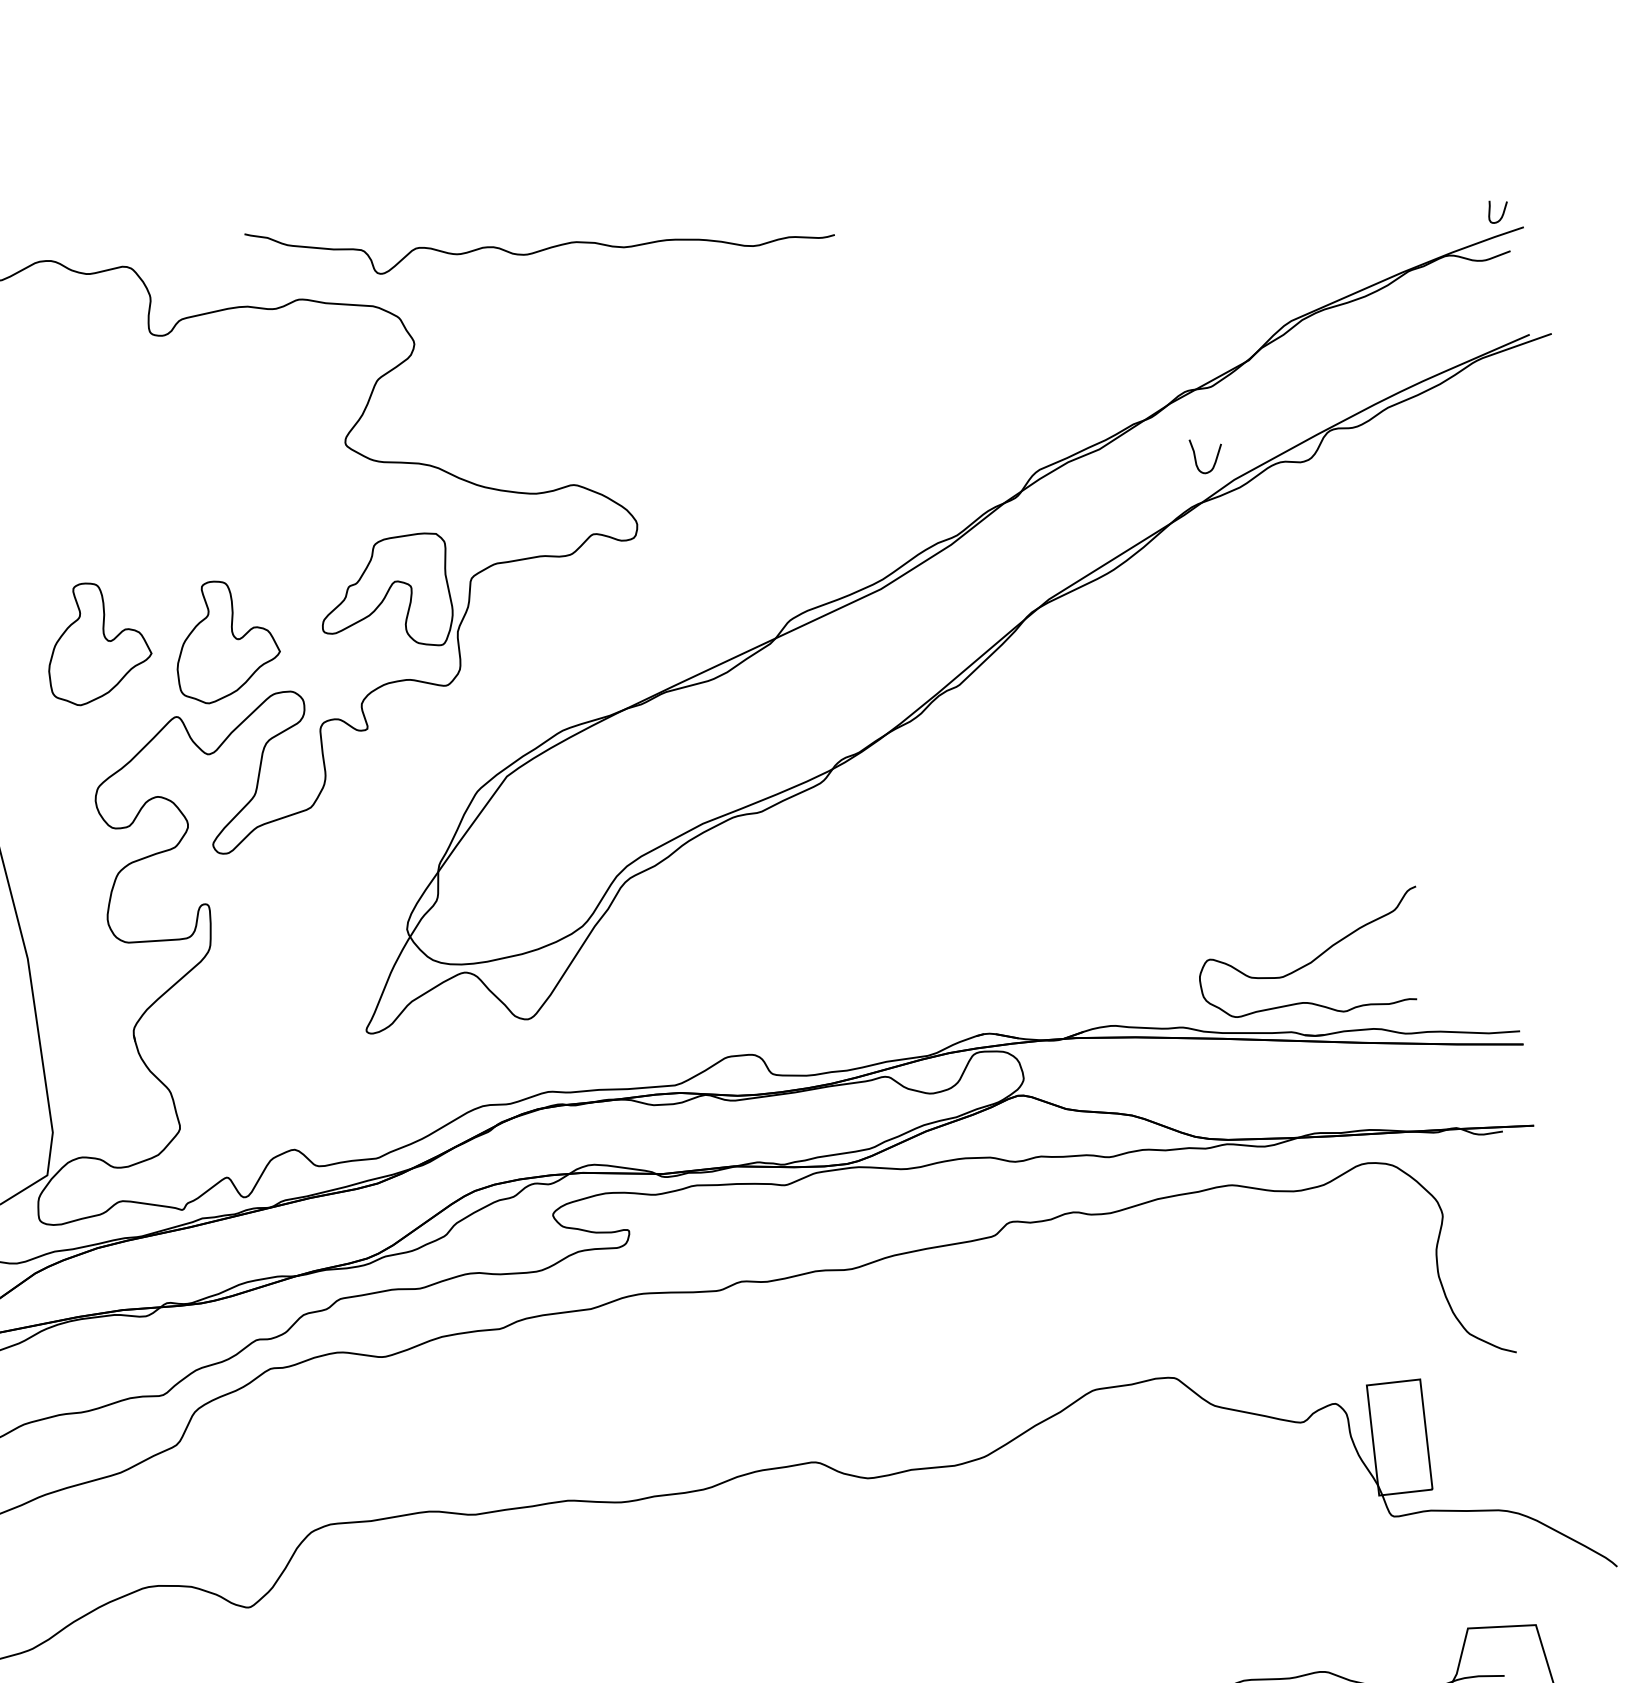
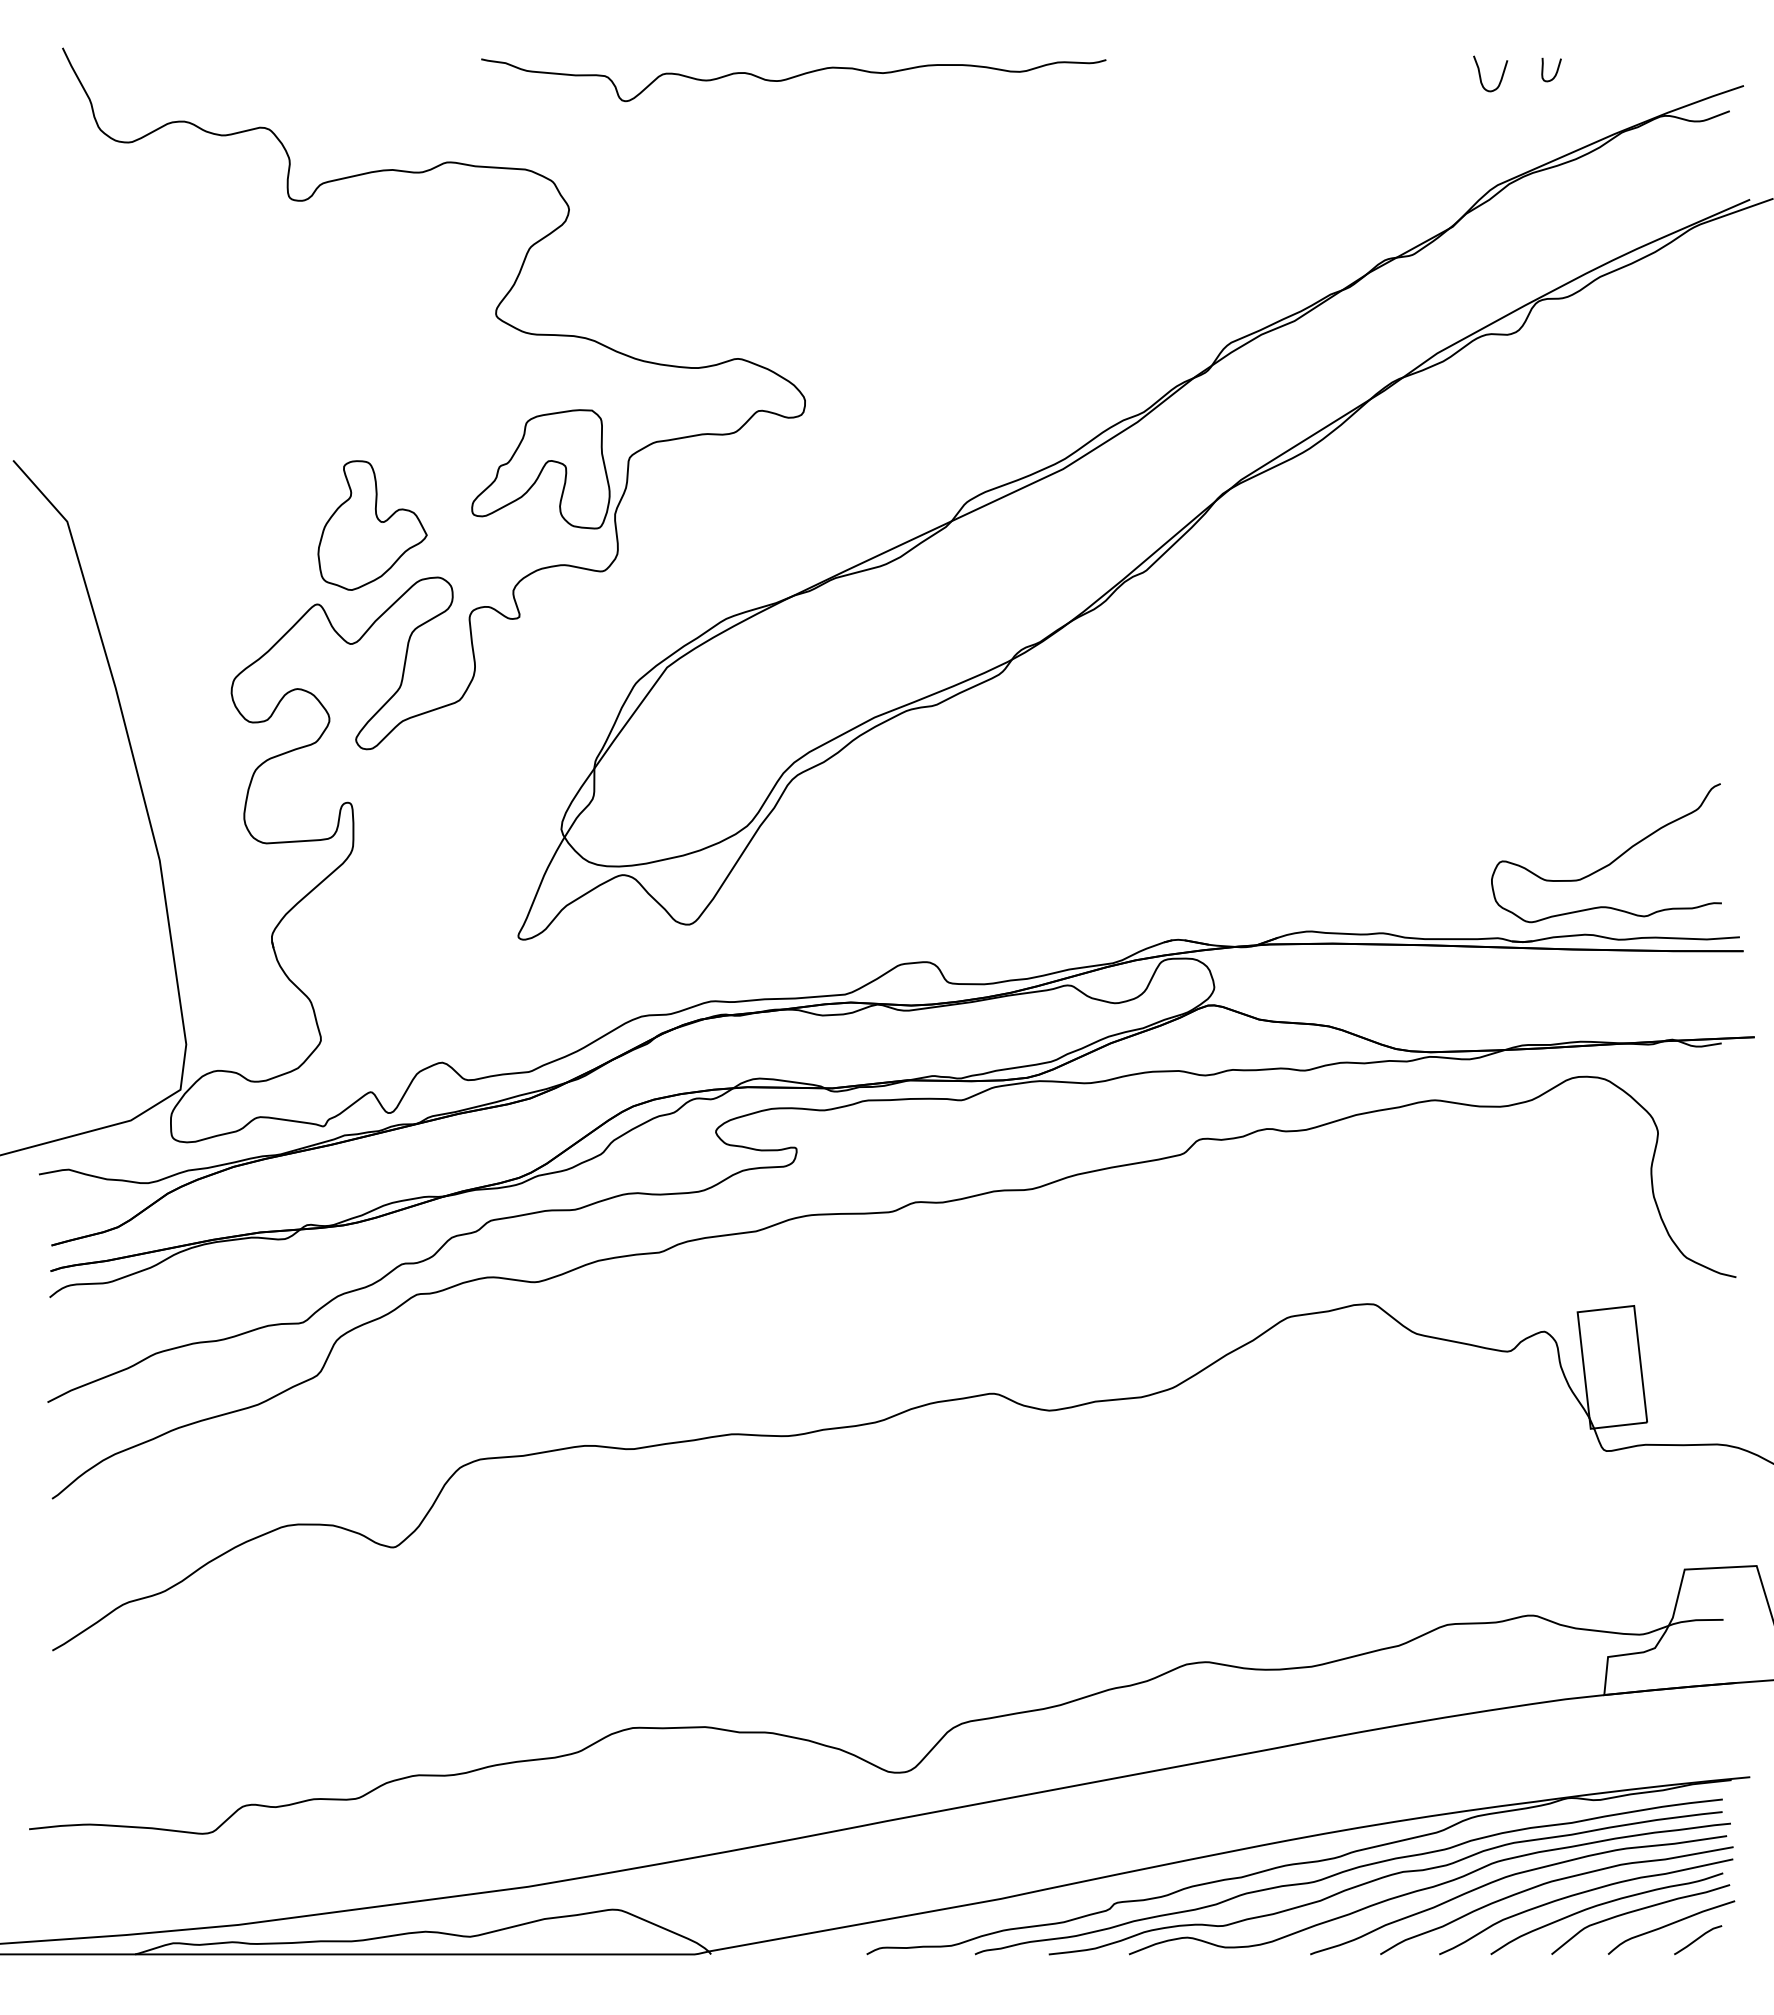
curve: (1502, 212) -> (1556, 70), moved
curve: (539, 252) -> (793, 78), moved
curve: (1196, 460) -> (1481, 77), moved
part: (100, 644) -> (236, 527), removed
curve: (1312, 959) -> (1611, 861), moved

